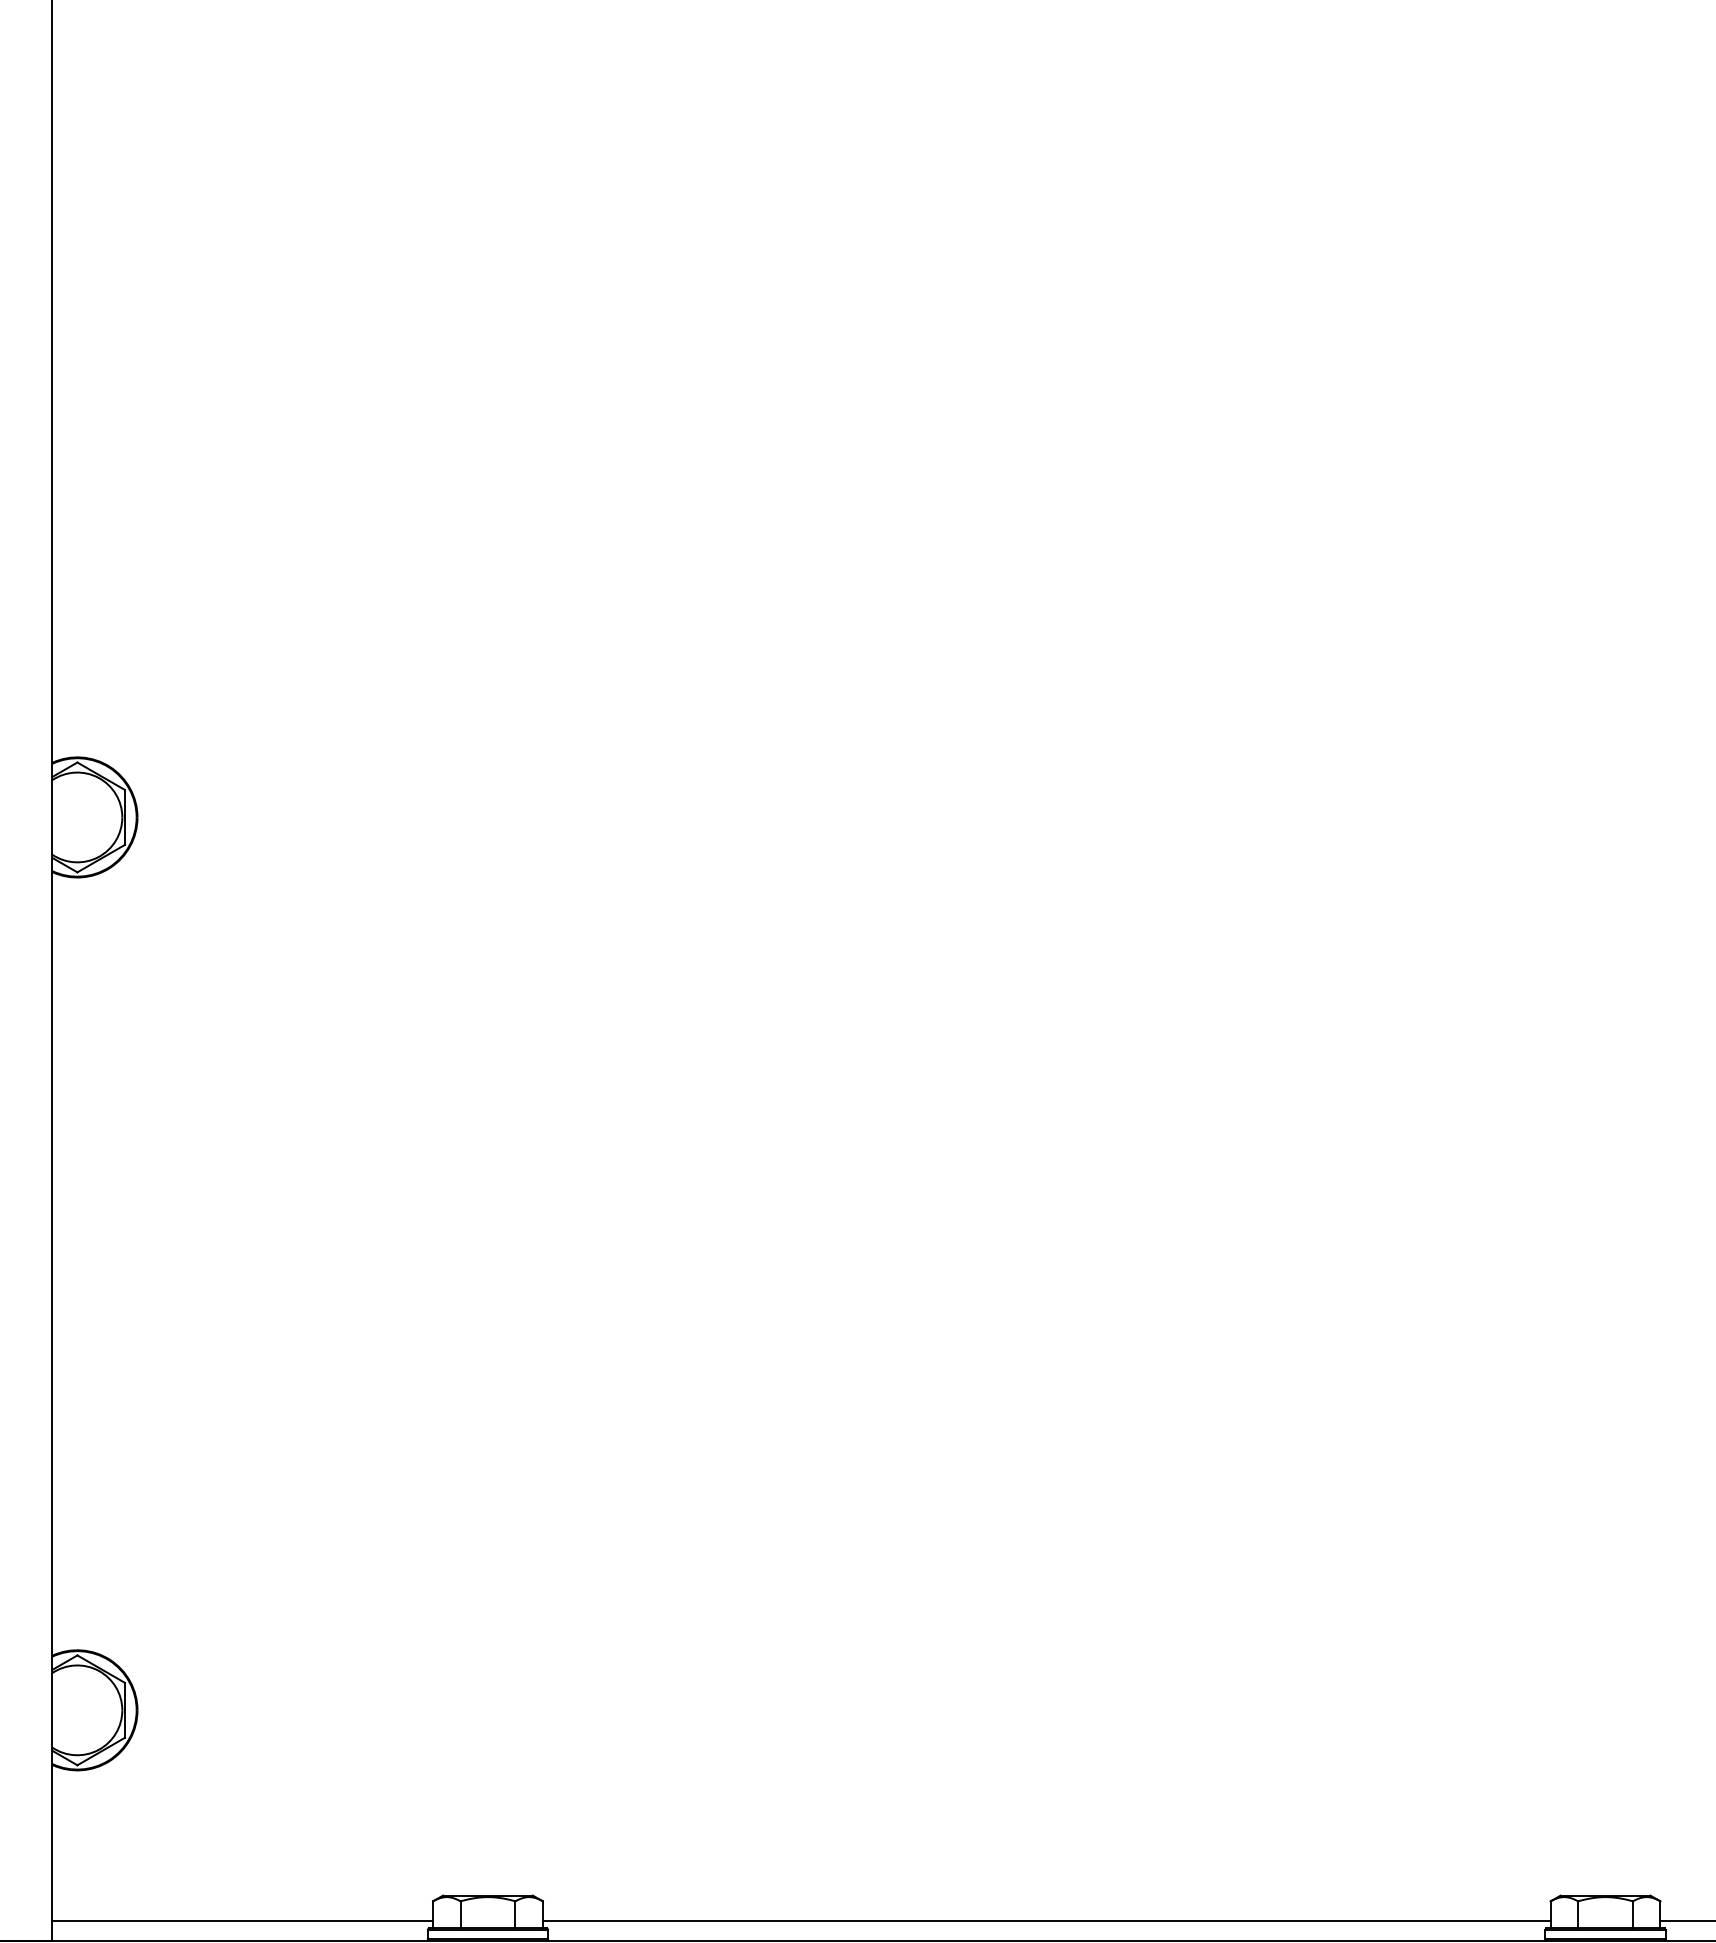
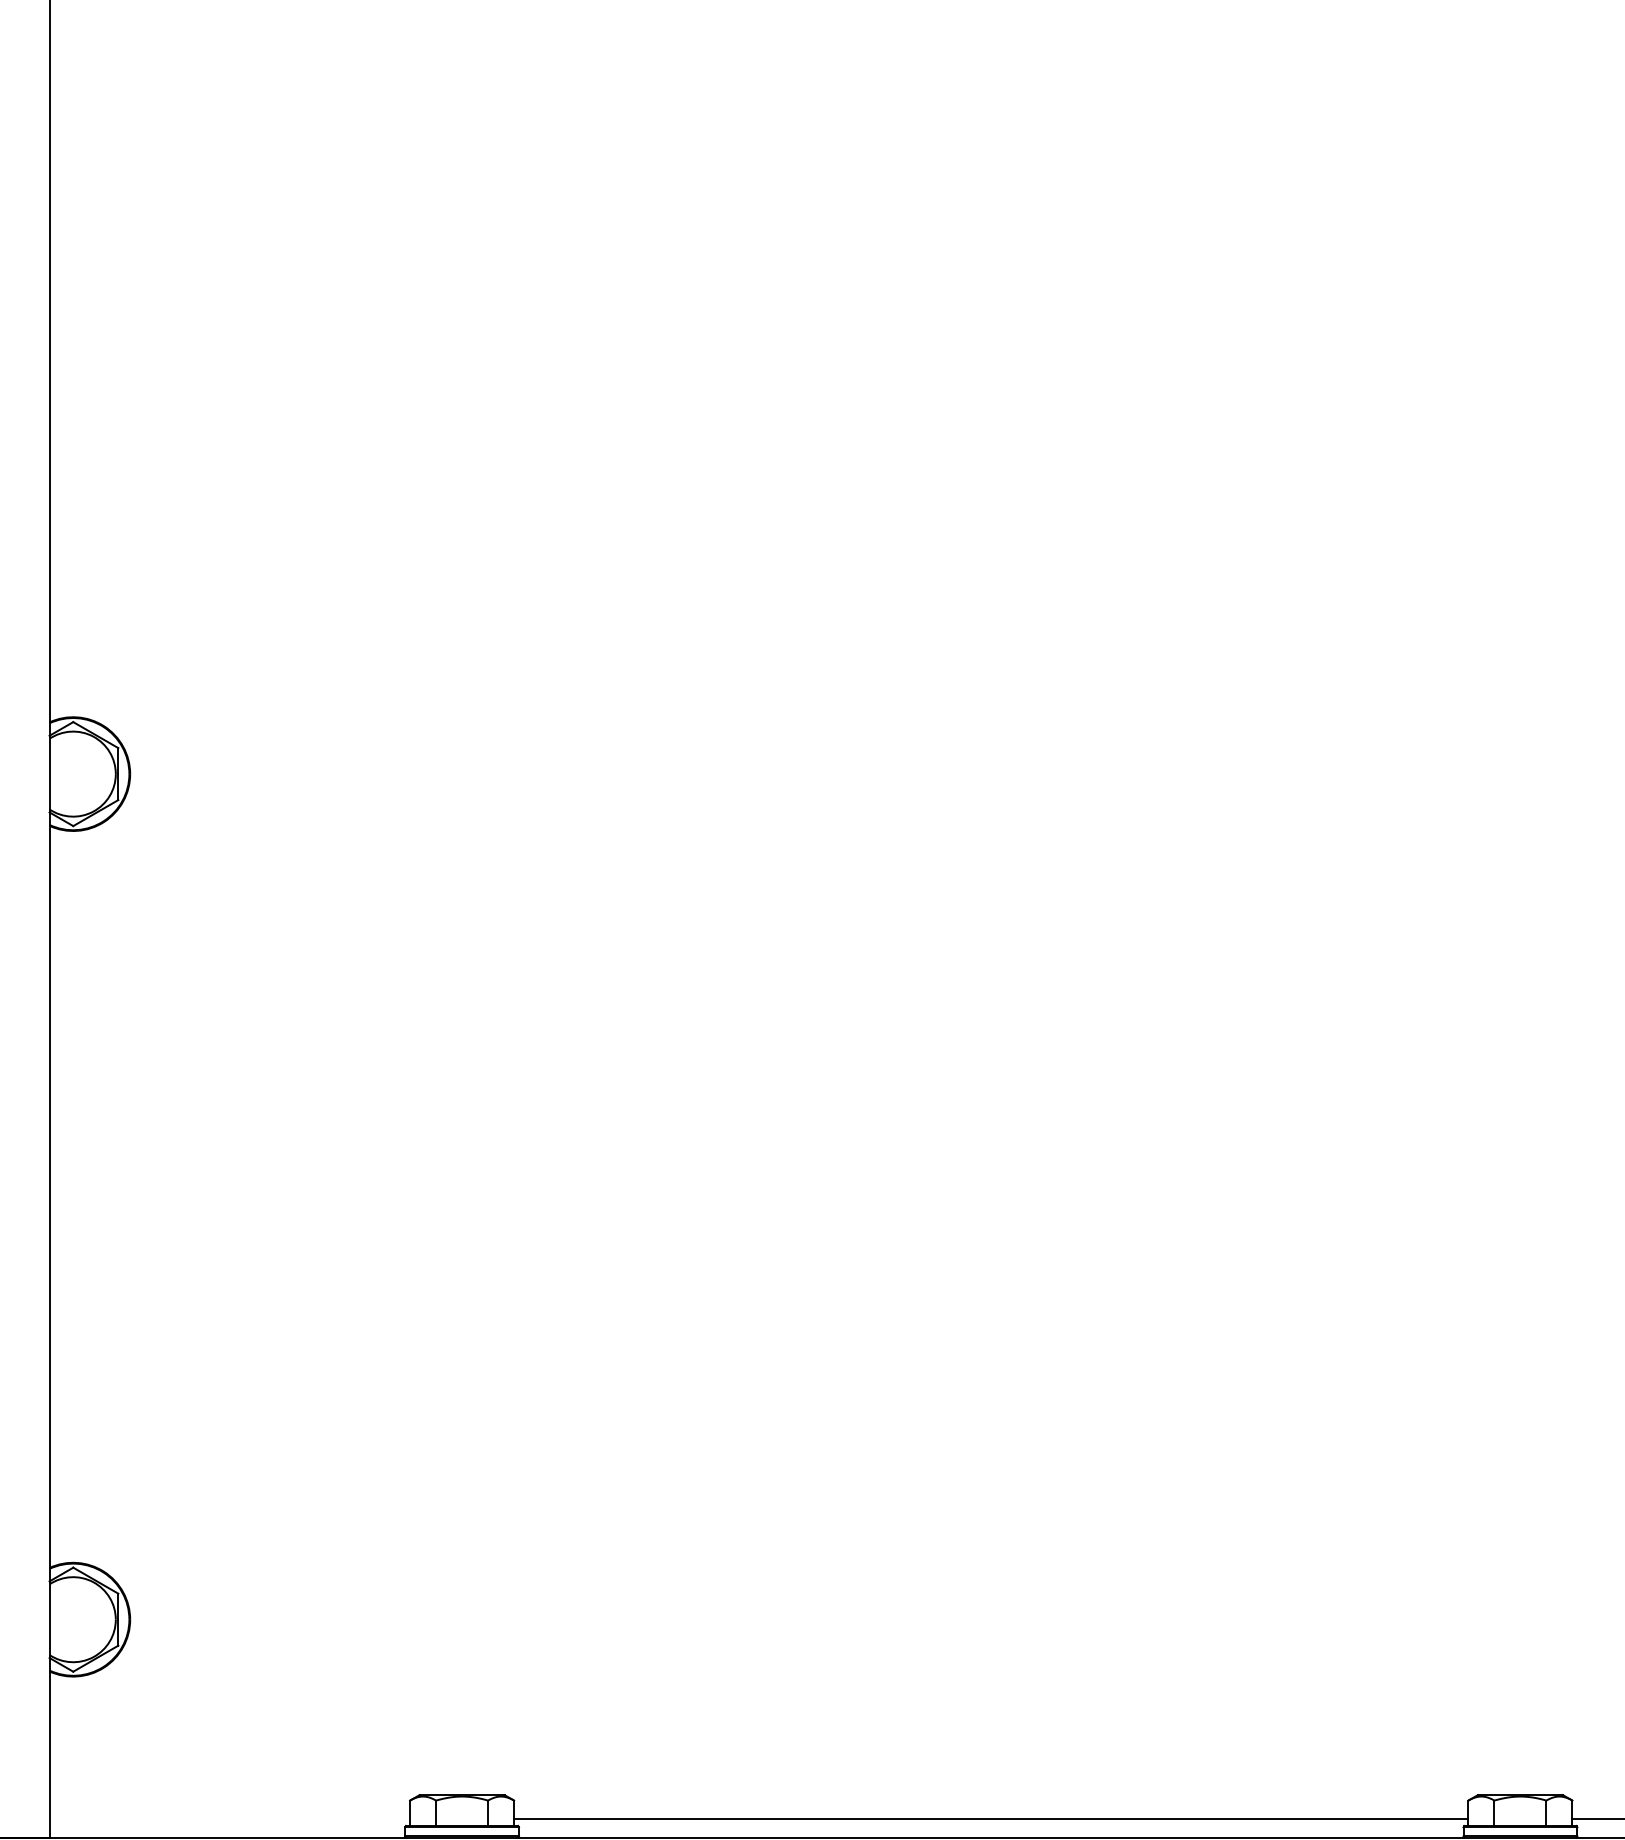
line: (242, 1920) -> (229, 1818), removed

